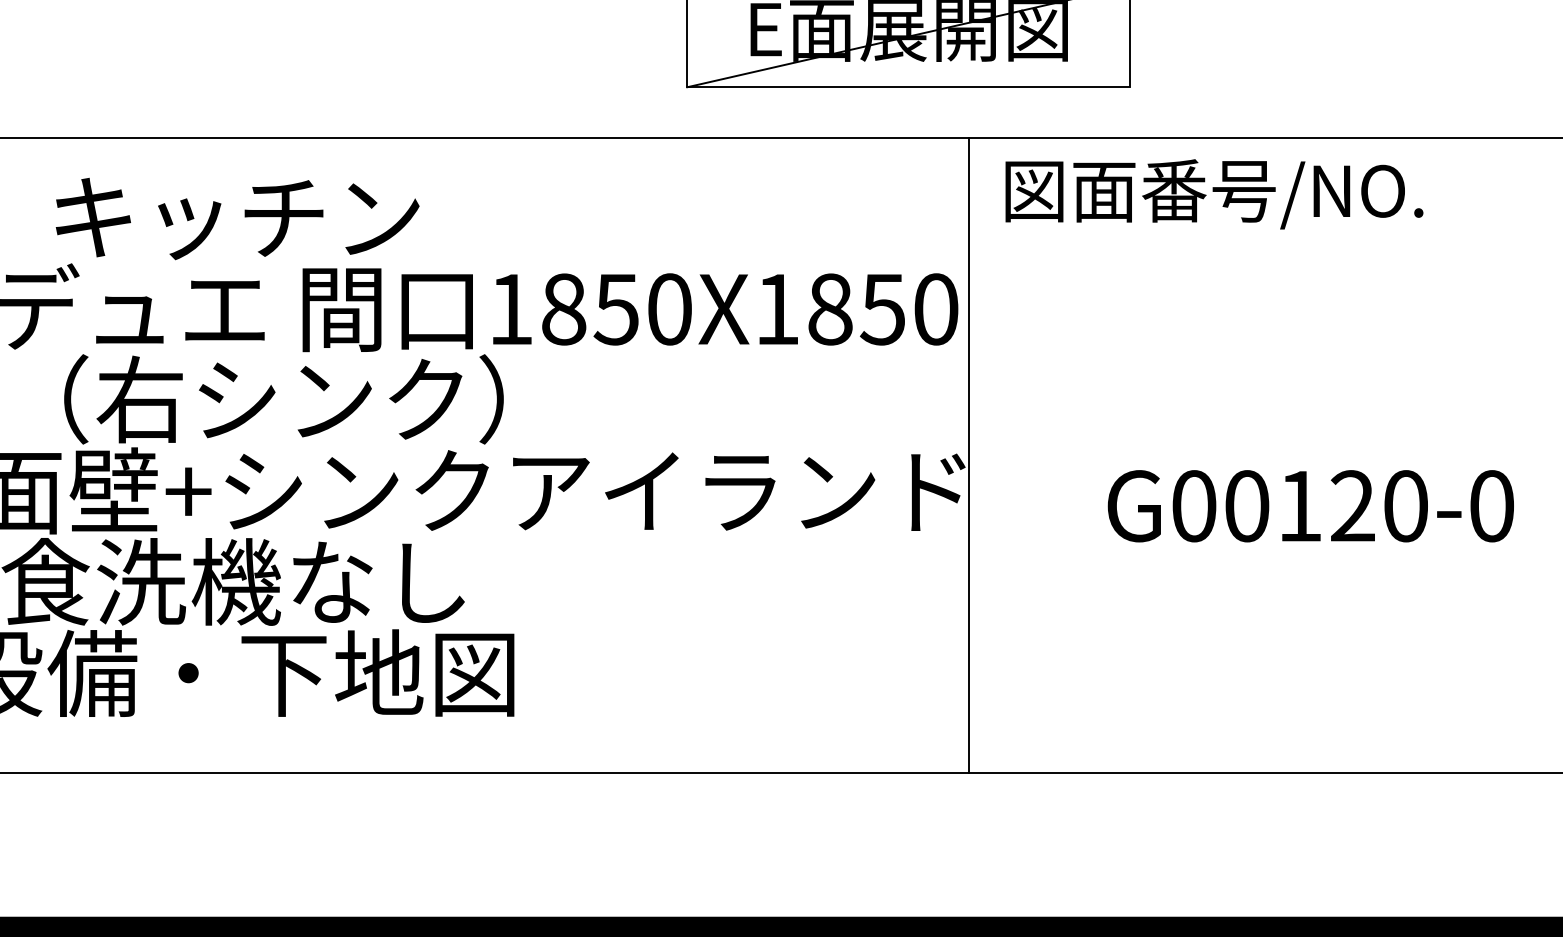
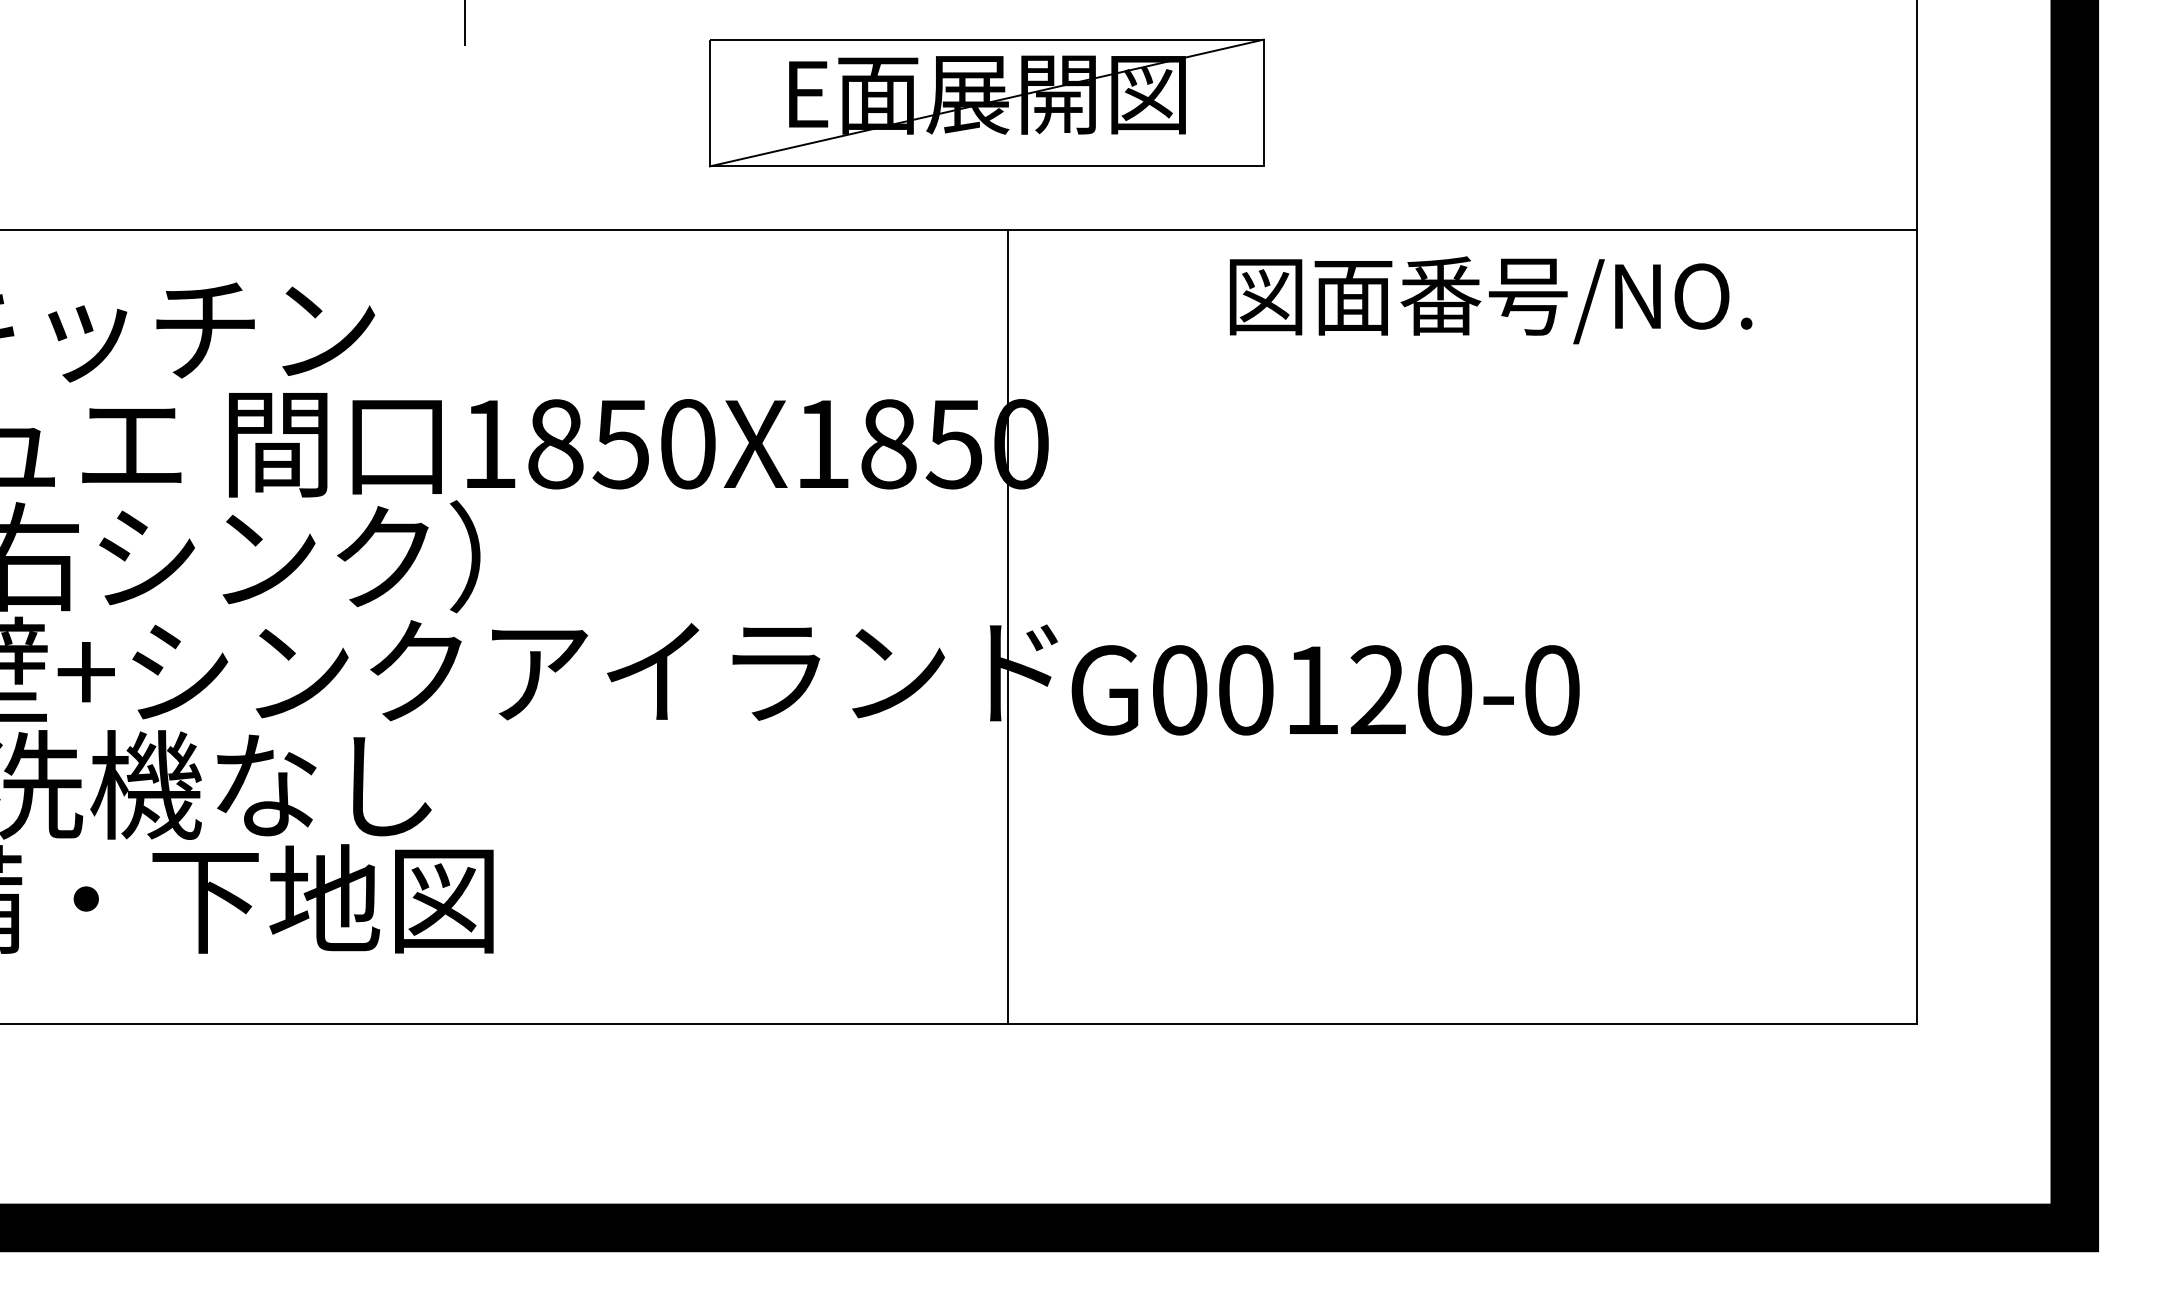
text: (1214, 194) -> (1491, 300), moved
line: (968, 455) -> (1007, 626), moved
text: (1310, 506) -> (1325, 690), moved

